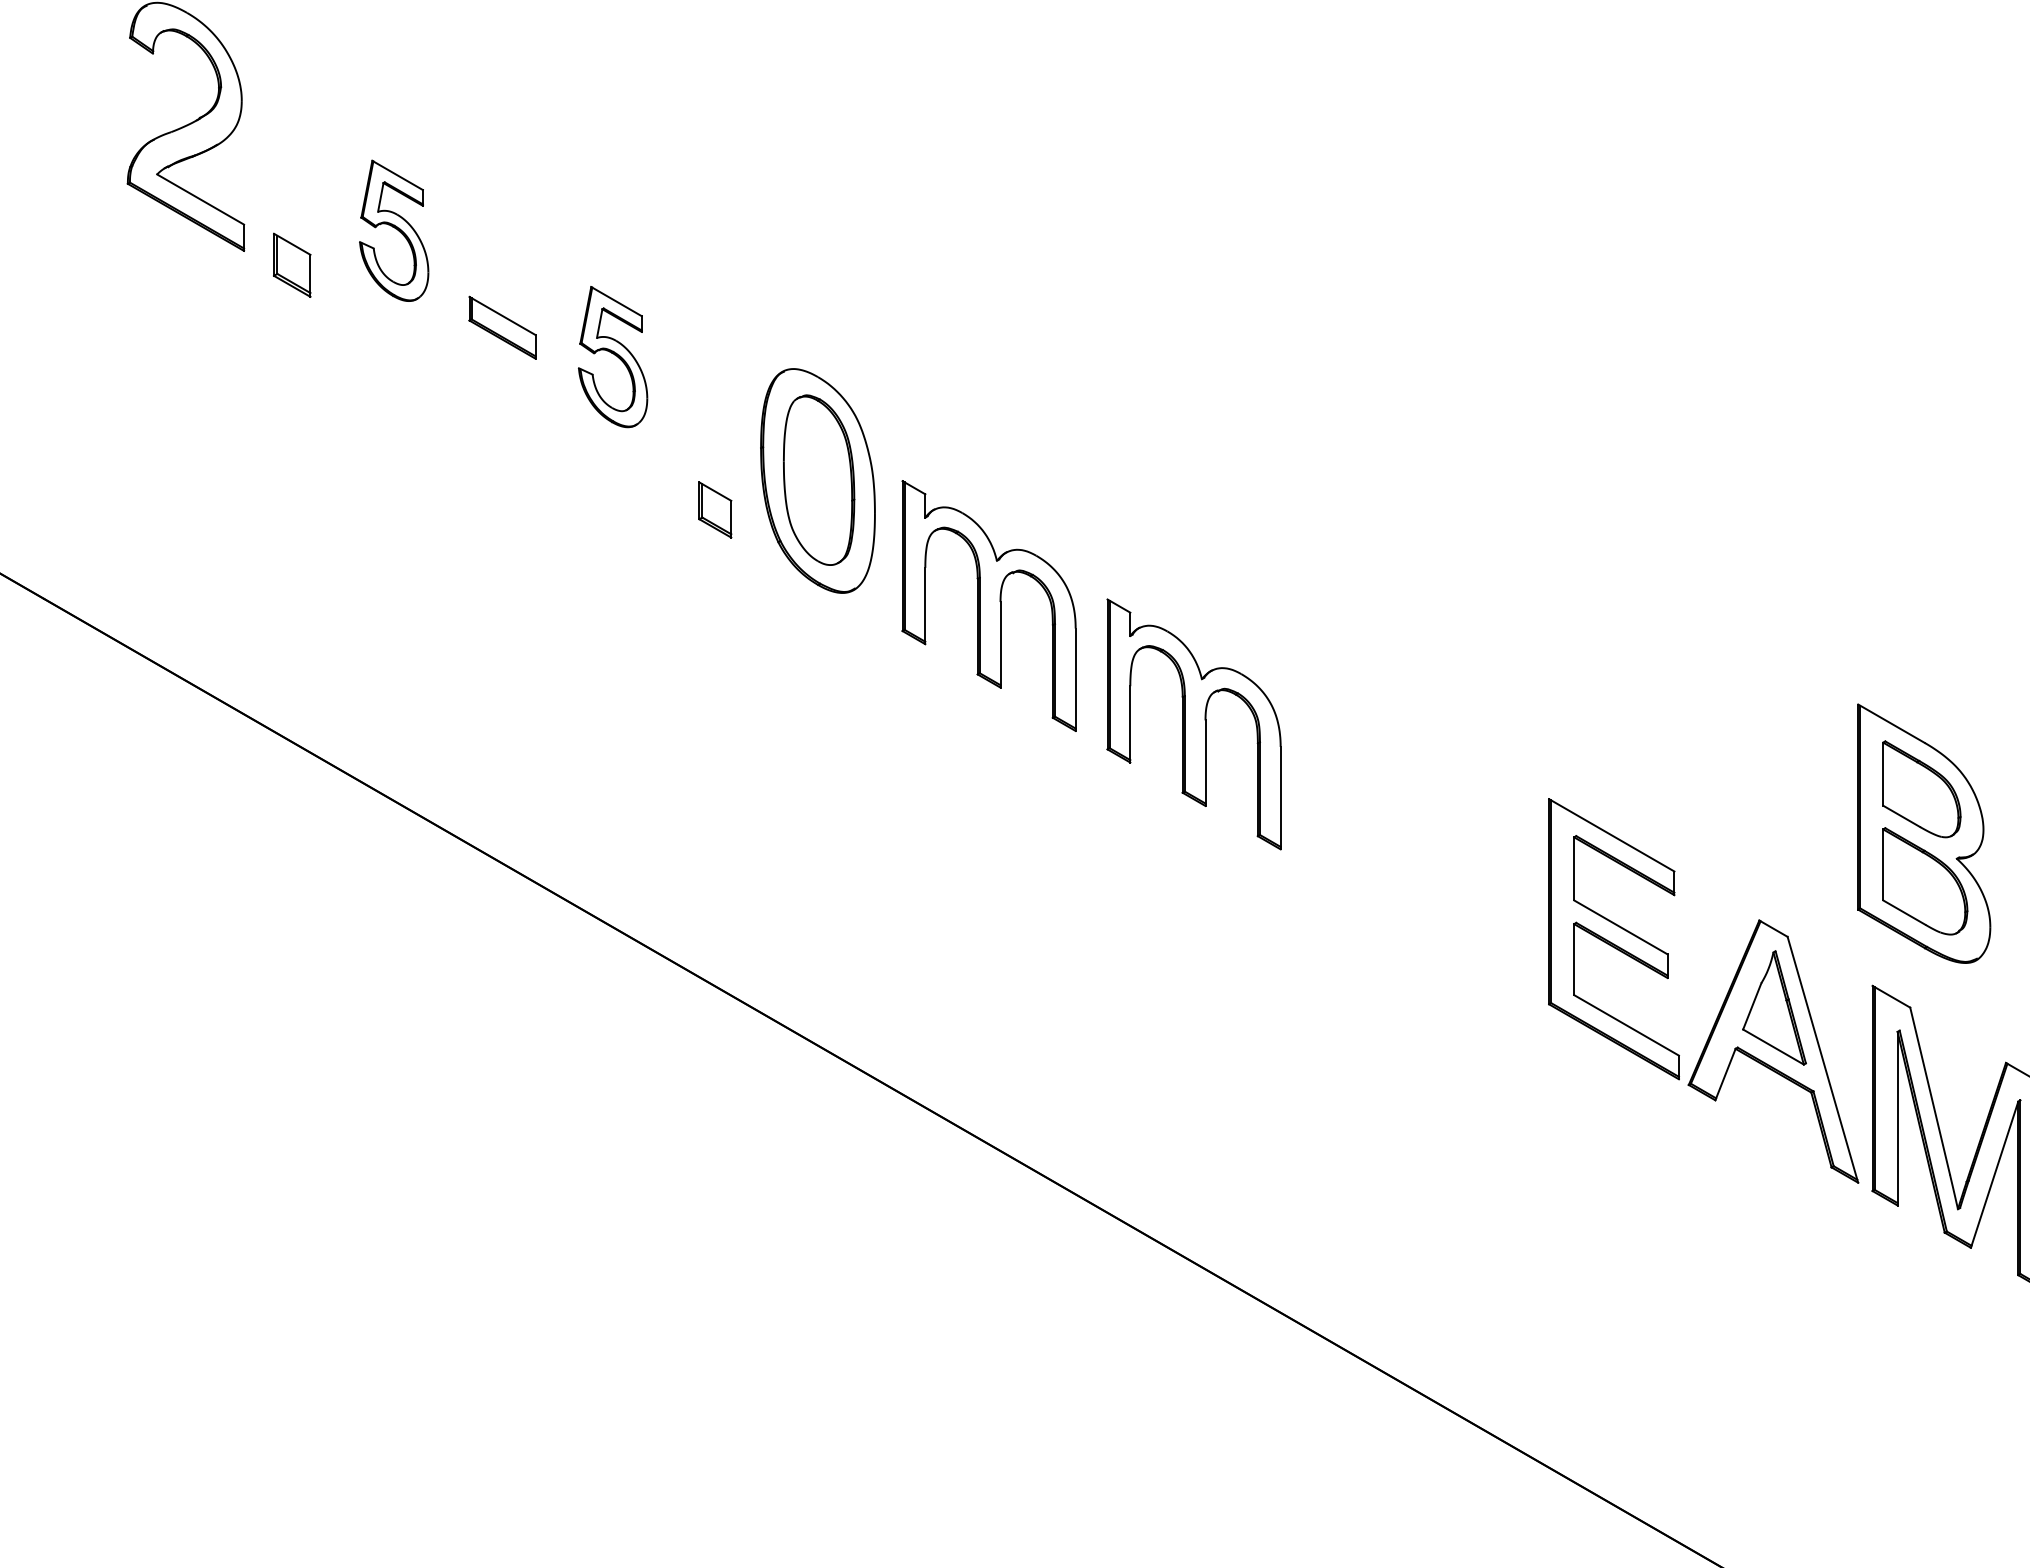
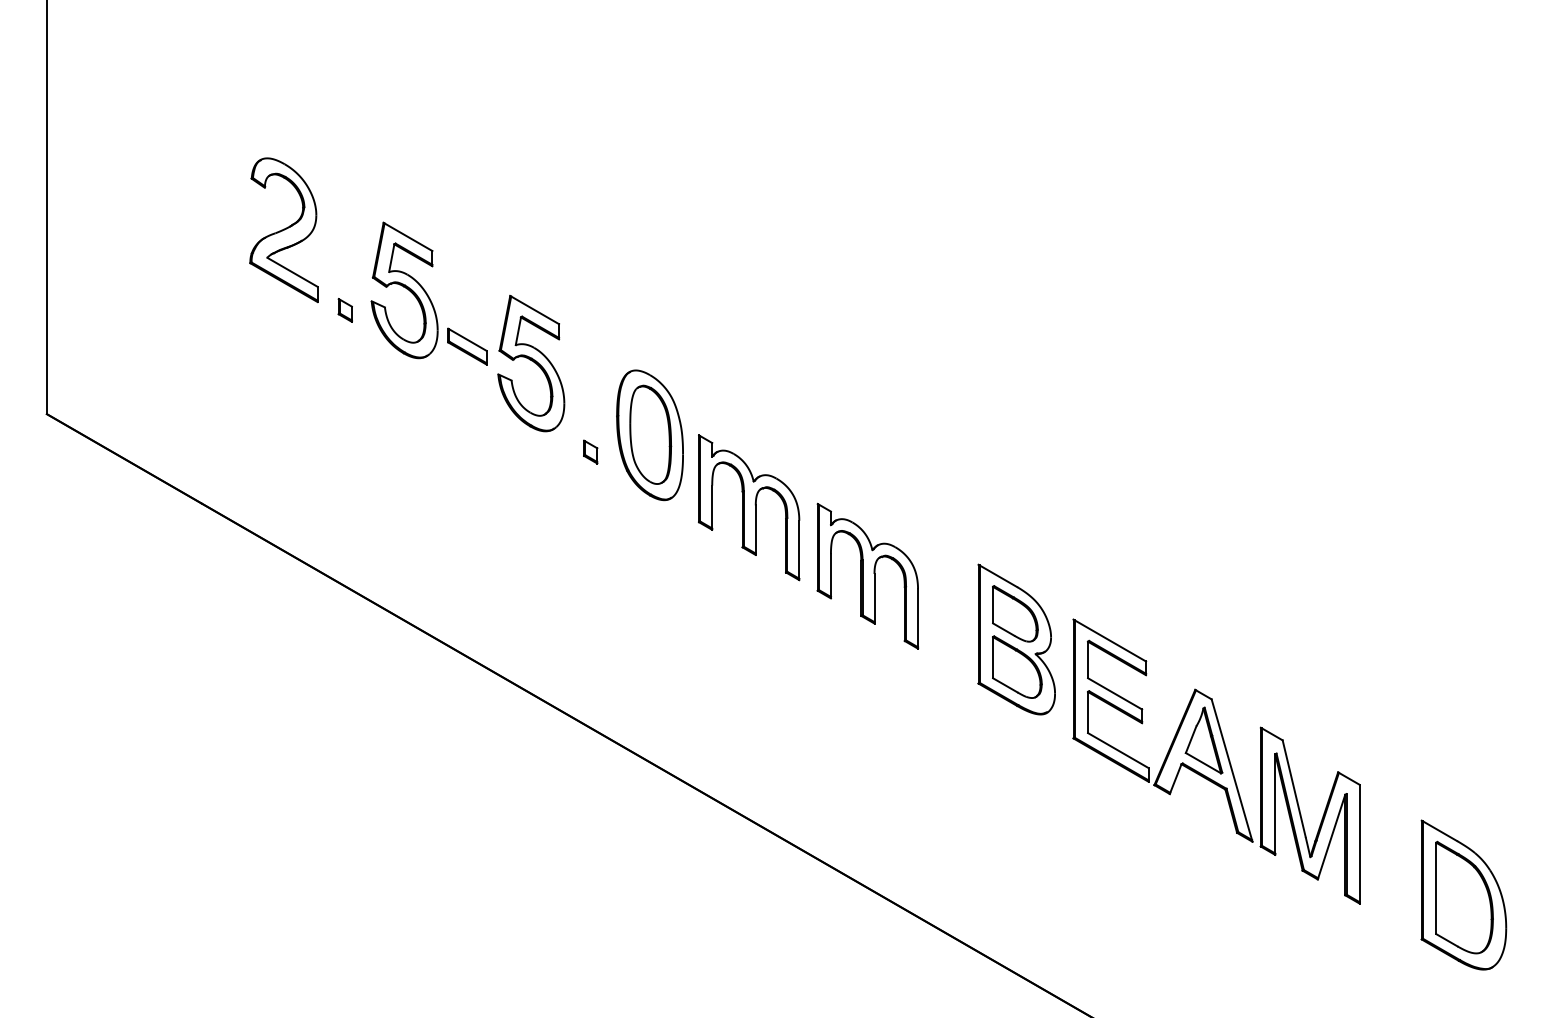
part: (393, 230) -> (404, 290), size x1.67
part: (290, 265) -> (344, 310), size x0.62
part: (613, 356) -> (531, 363), size x1.67
part: (715, 508) -> (590, 451), size x0.71
part: (1923, 833) -> (1016, 639), moved

